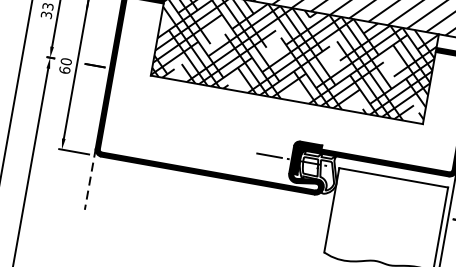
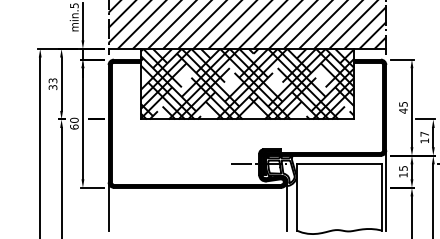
line: (89, 180) -> (108, 207), dashed -> solid
line: (317, 218) -> (286, 205), added

